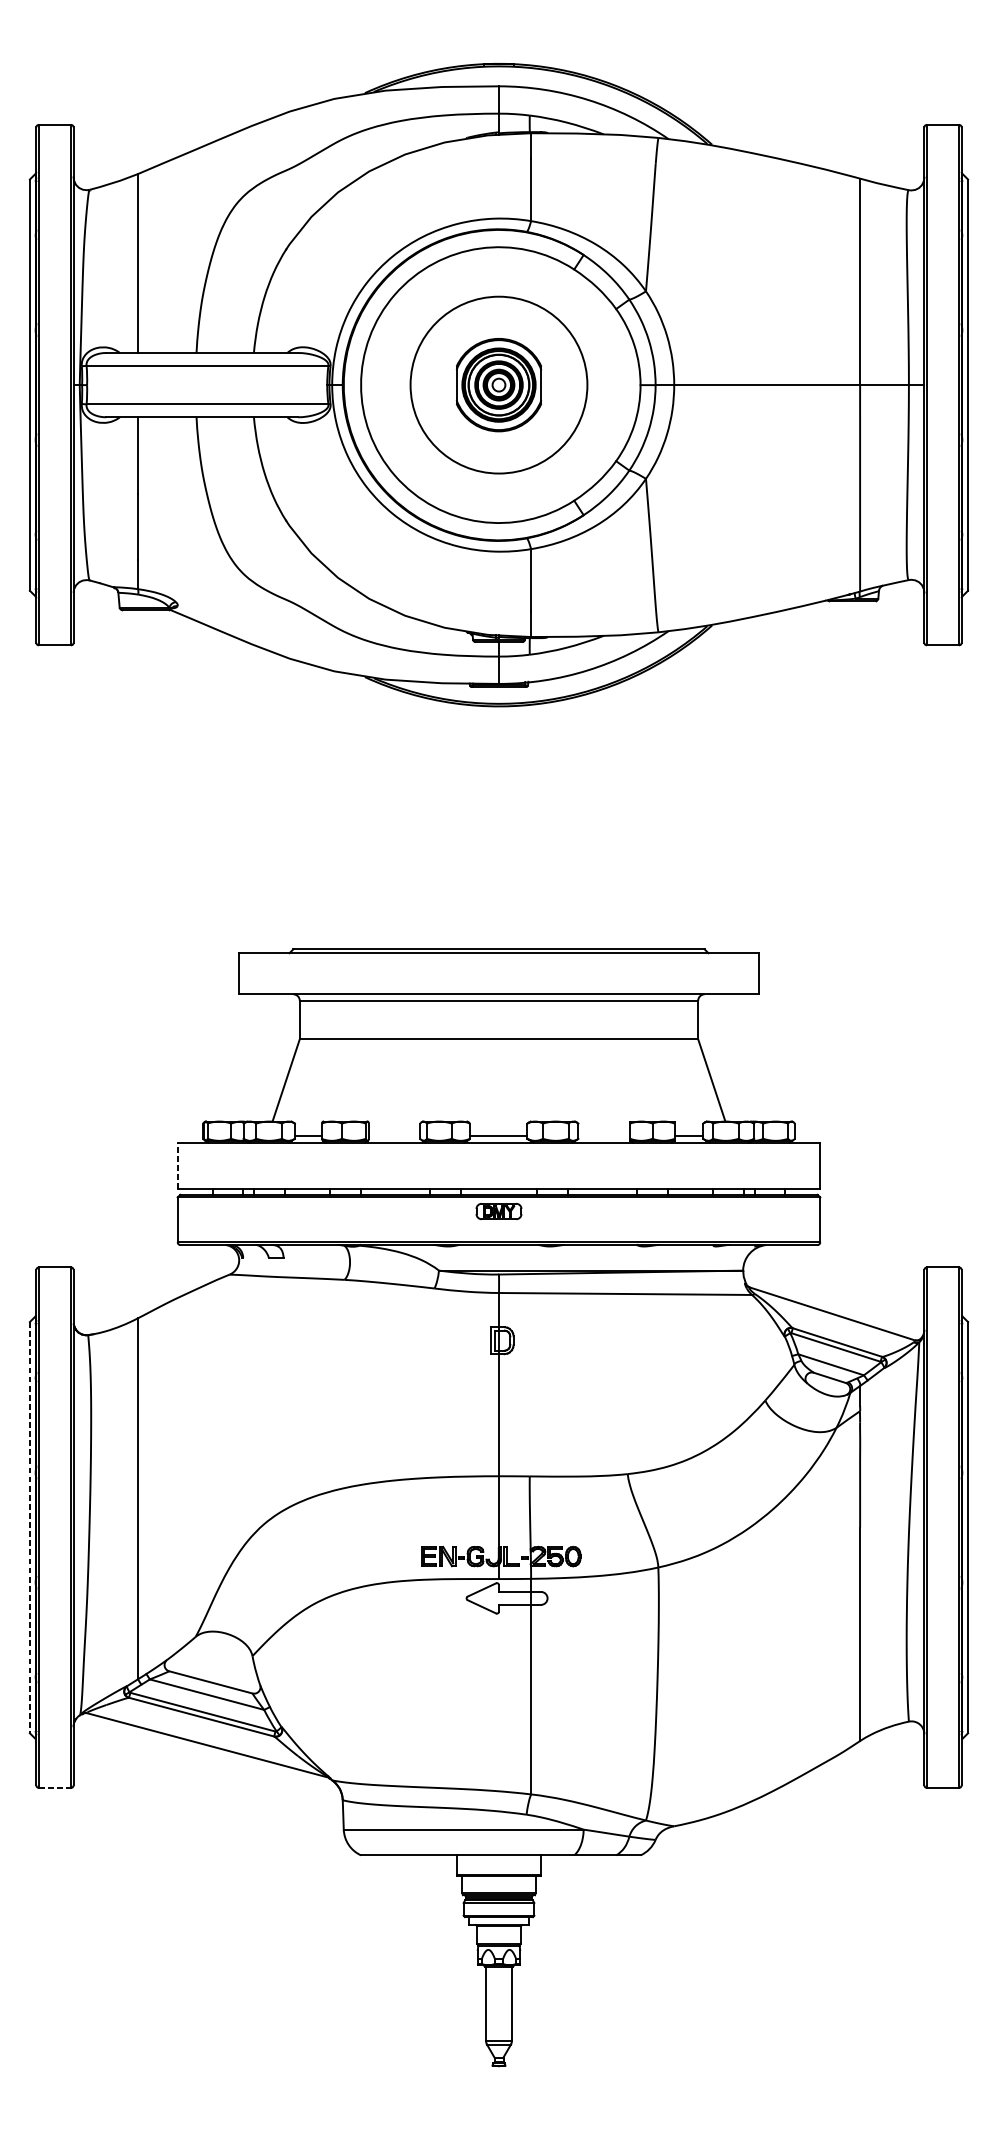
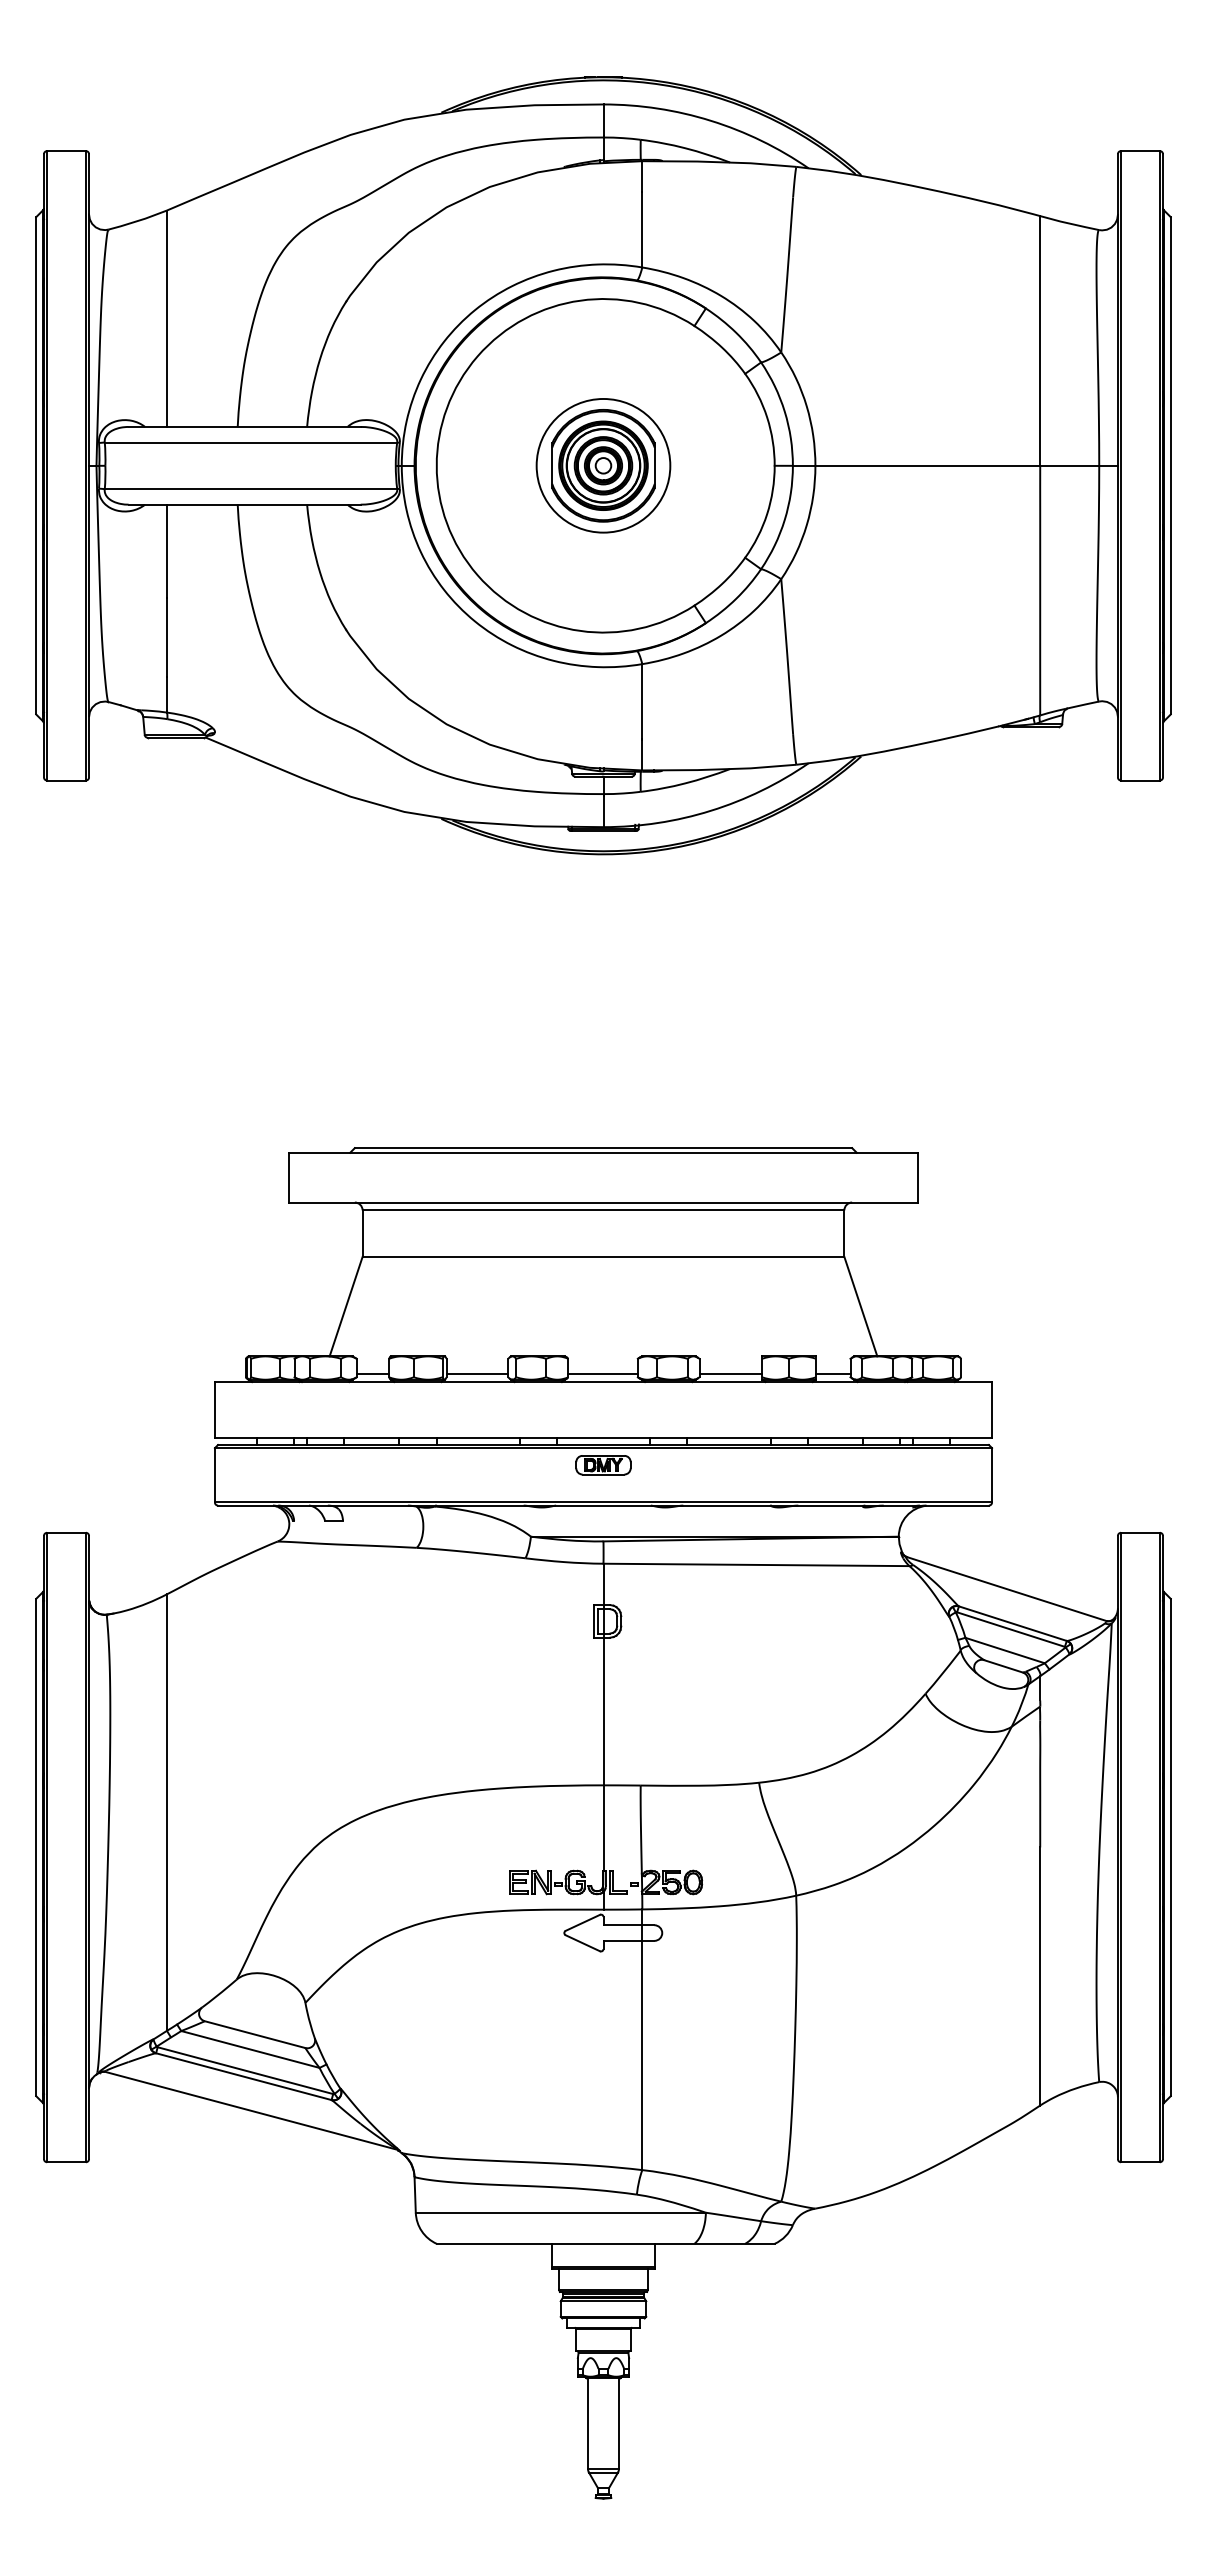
circle: (499, 384) -> (603, 465), size x0.62
line: (394, 1135) -> (477, 1373), added
line: (604, 1135) -> (730, 1373), added
line: (177, 1166) -> (214, 1410), dashed -> solid
line: (30, 1527) -> (36, 1847), dashed -> solid
line: (55, 1788) -> (67, 2162), dashed -> solid

